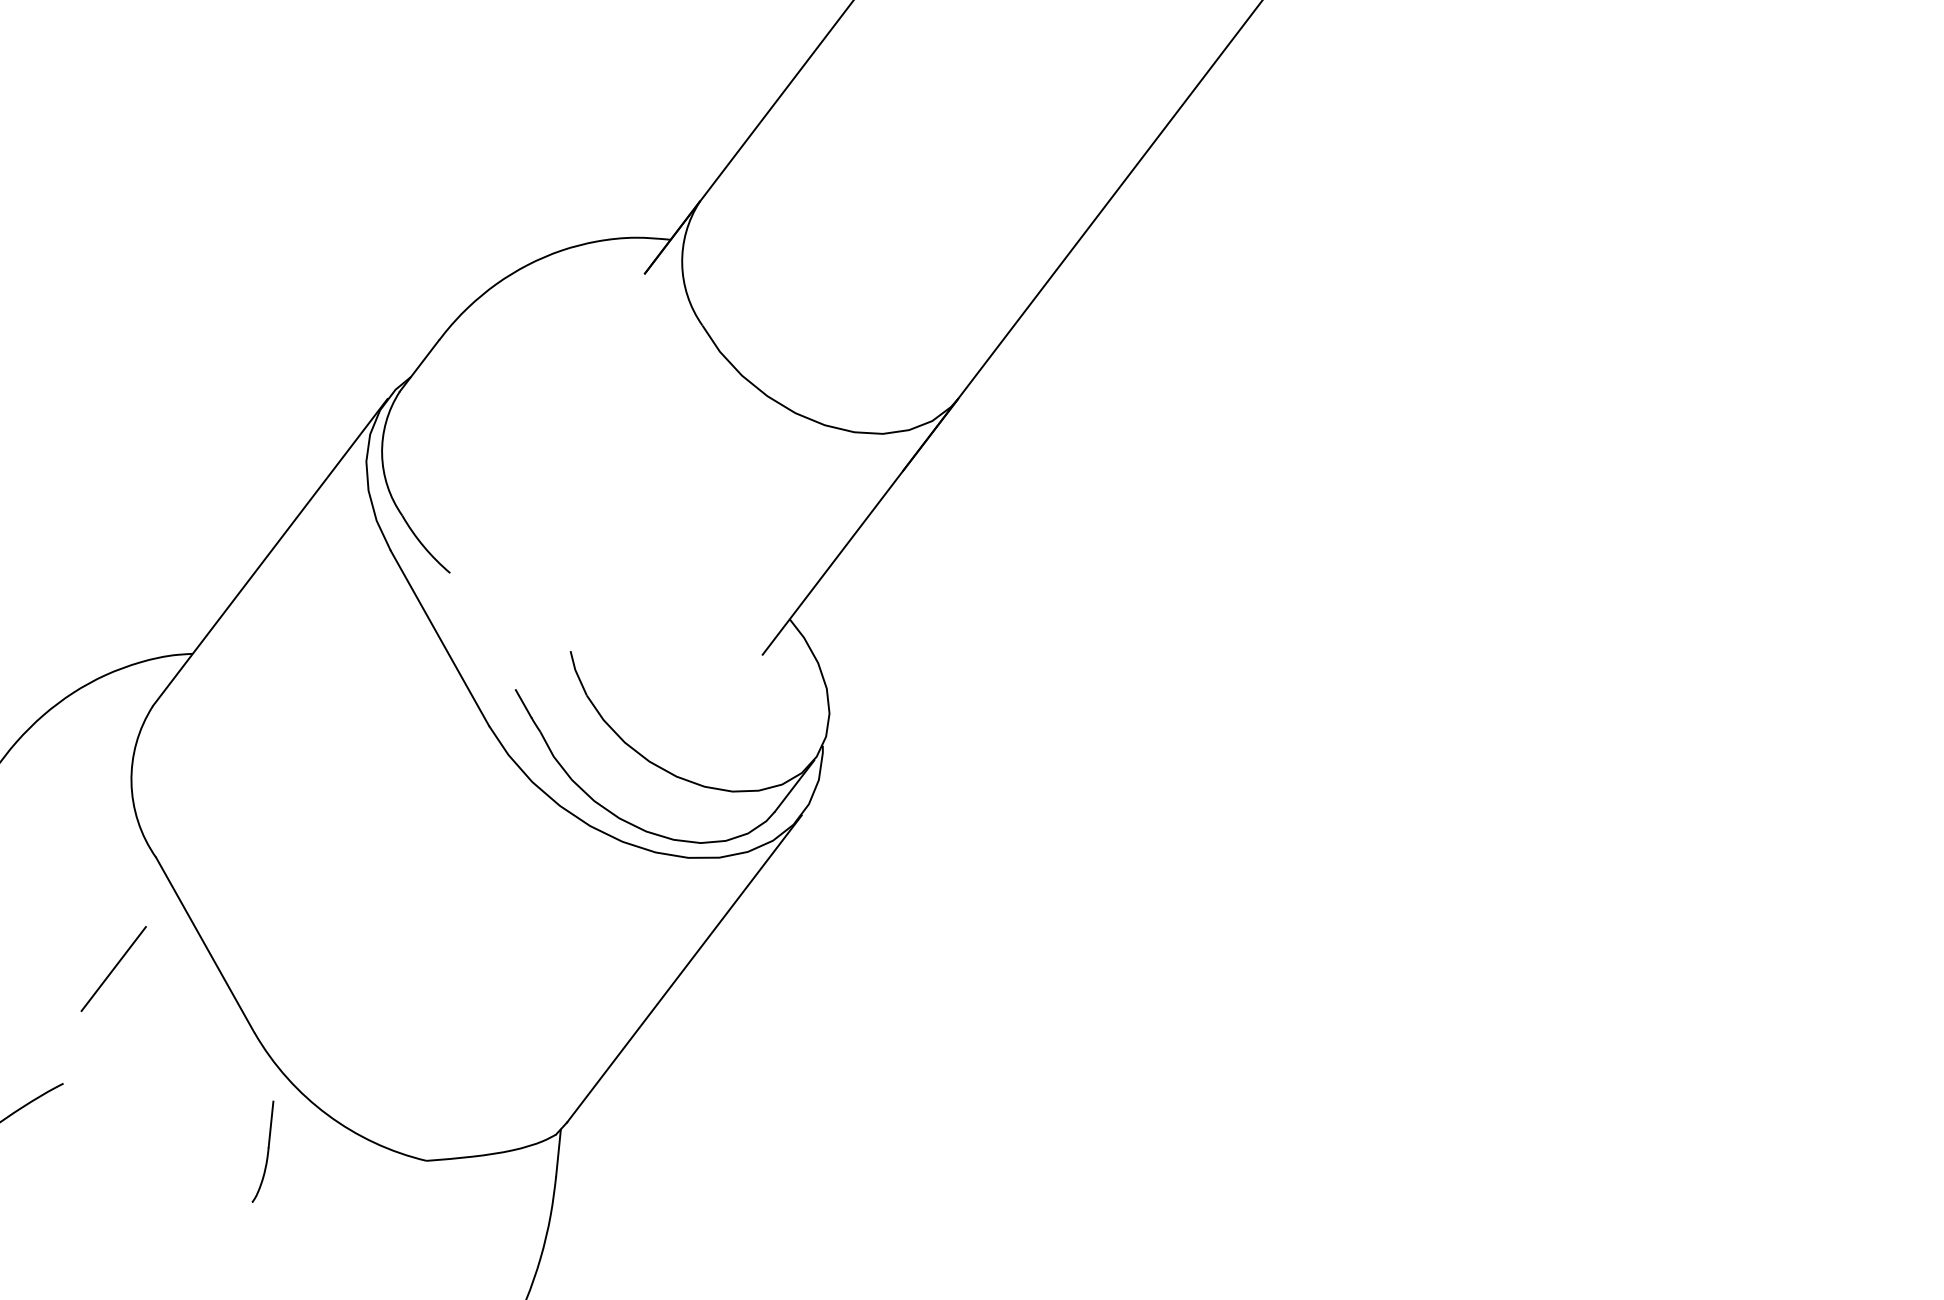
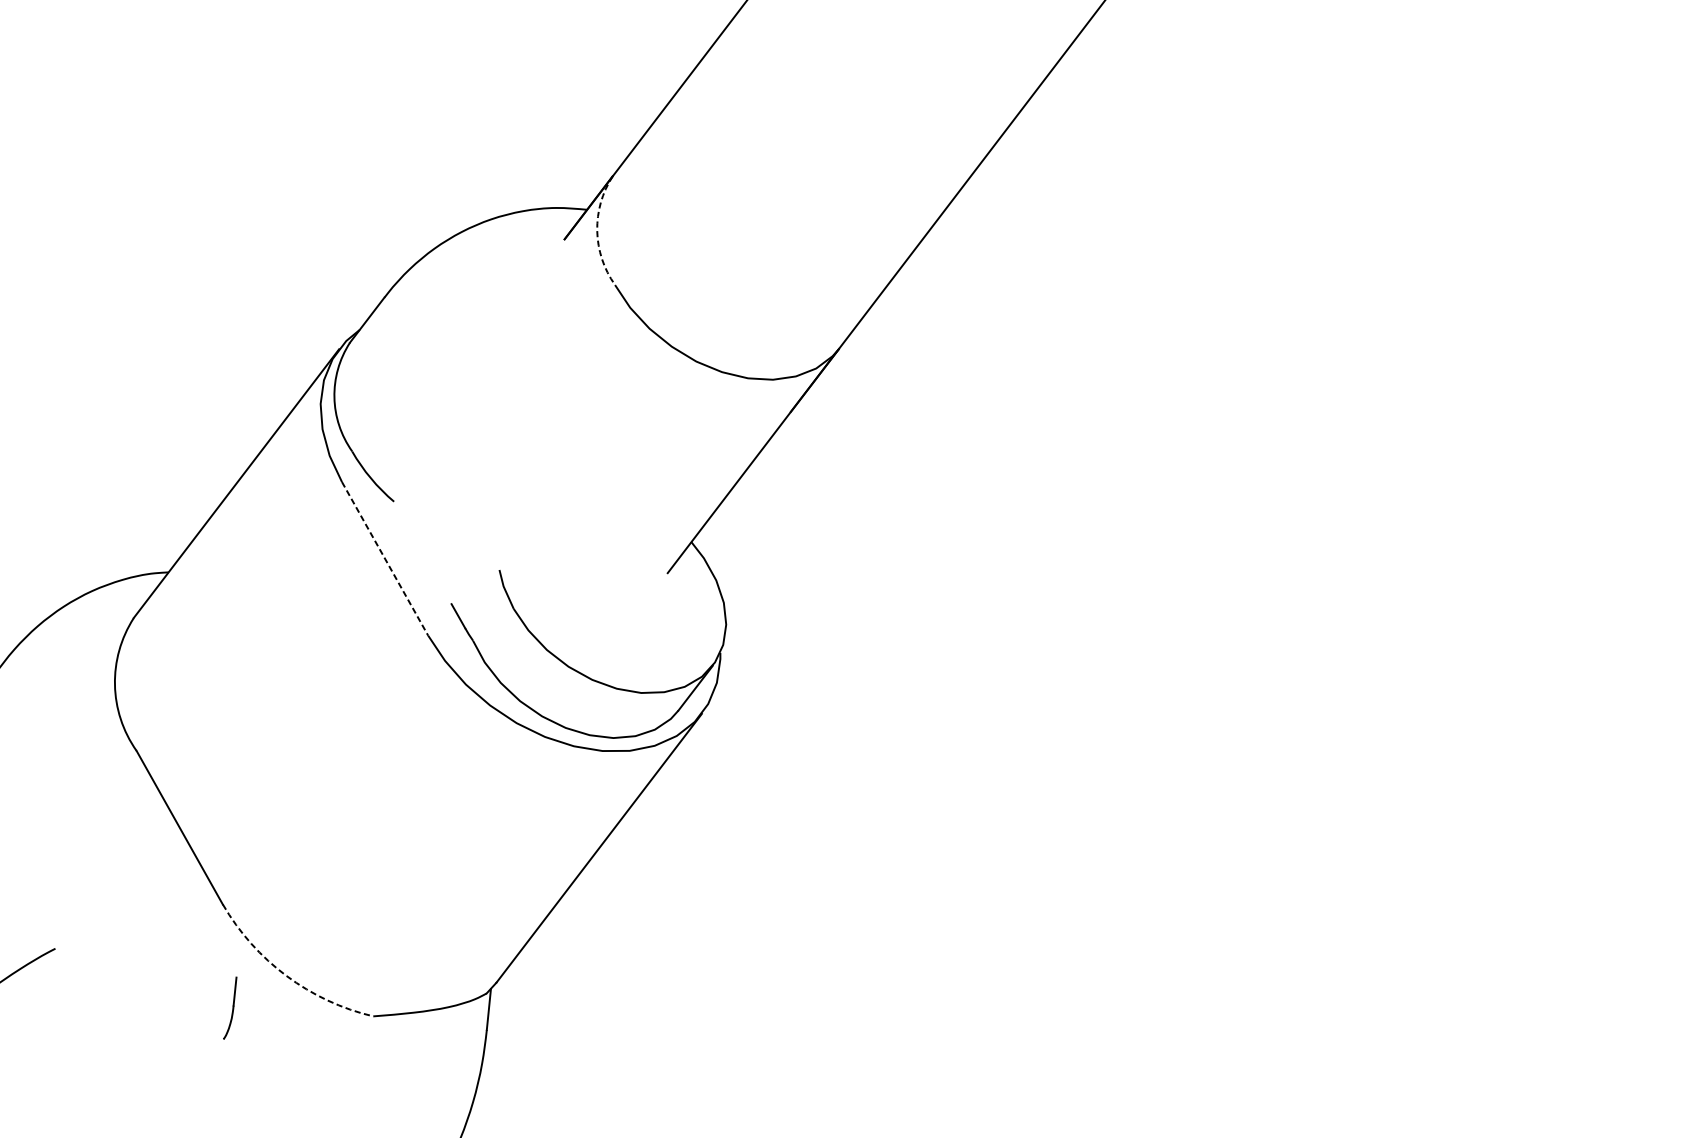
arc: (682, 263) -> (597, 230), solid -> dashed
line: (439, 638) -> (384, 558), solid -> dashed
line: (113, 968) -> (99, 847), removed
arc: (327, 1114) -> (286, 975), solid -> dashed
part: (262, 1151) -> (229, 1008), size x0.7

